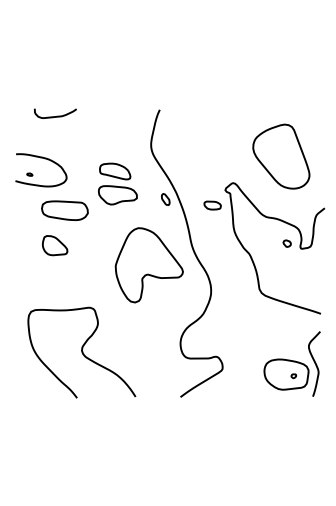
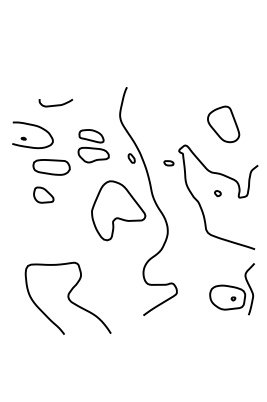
curve: (57, 115) -> (57, 104), moved
part: (281, 156) -> (223, 124), size x0.7
part: (212, 205) -> (168, 163), size x0.7
part: (286, 243) -> (217, 193), moved
curve: (81, 352) -> (67, 298), moved

